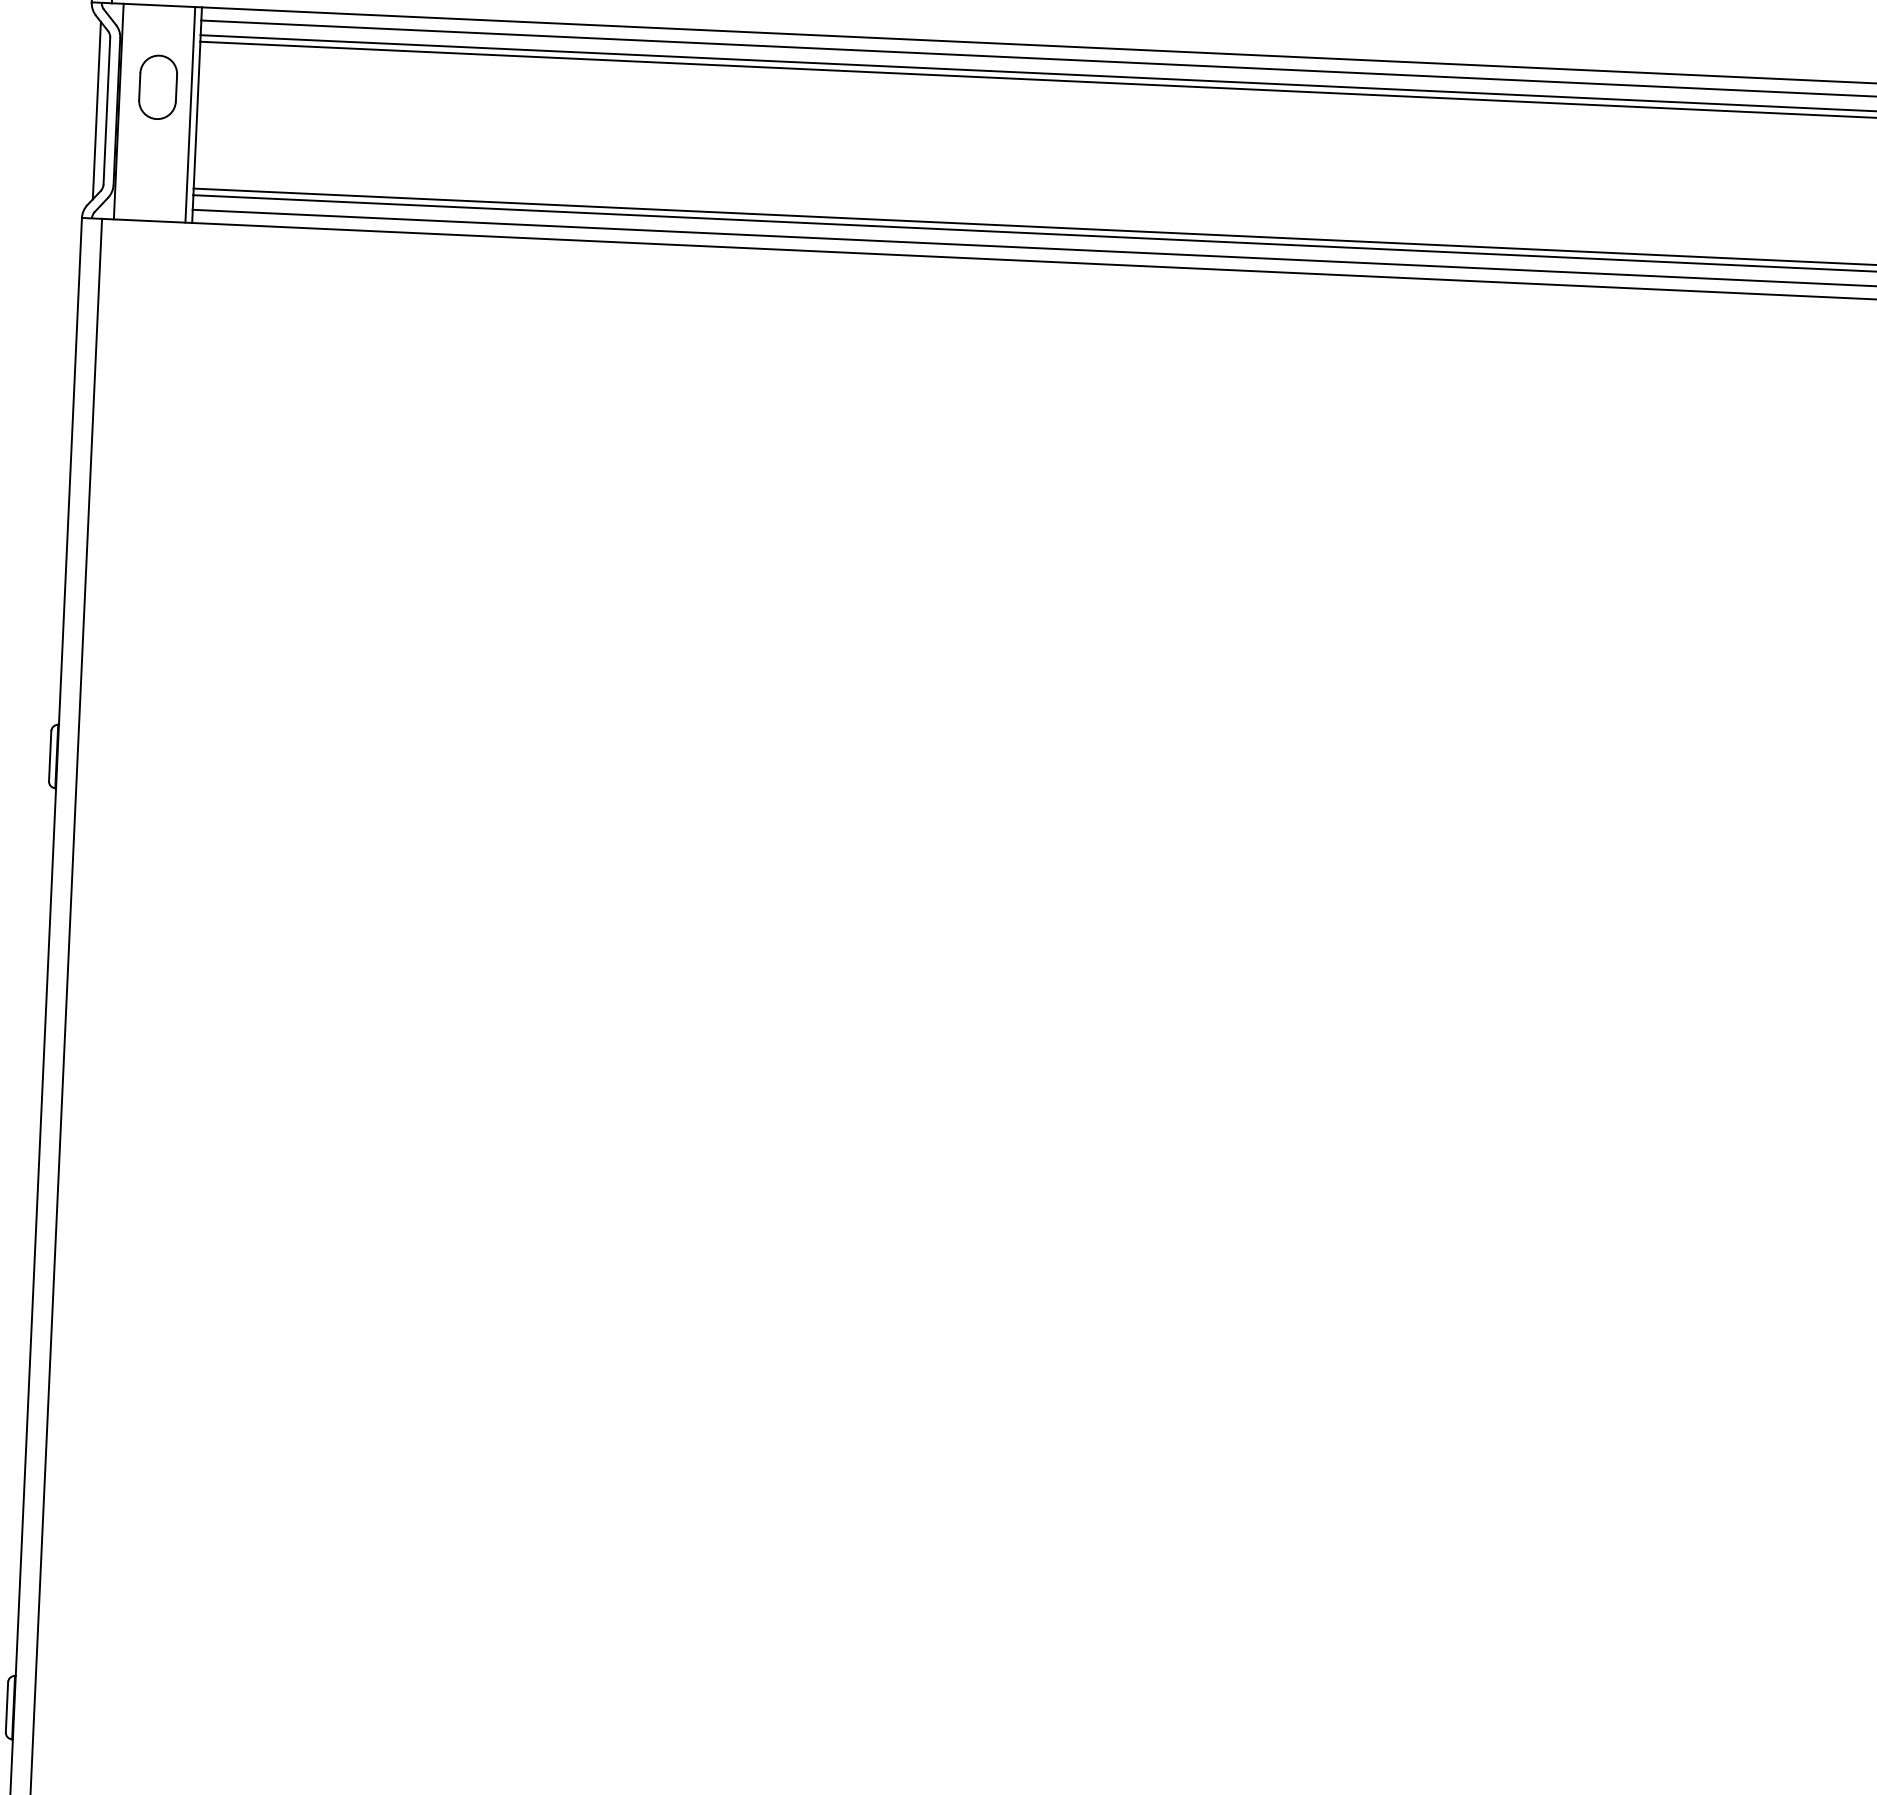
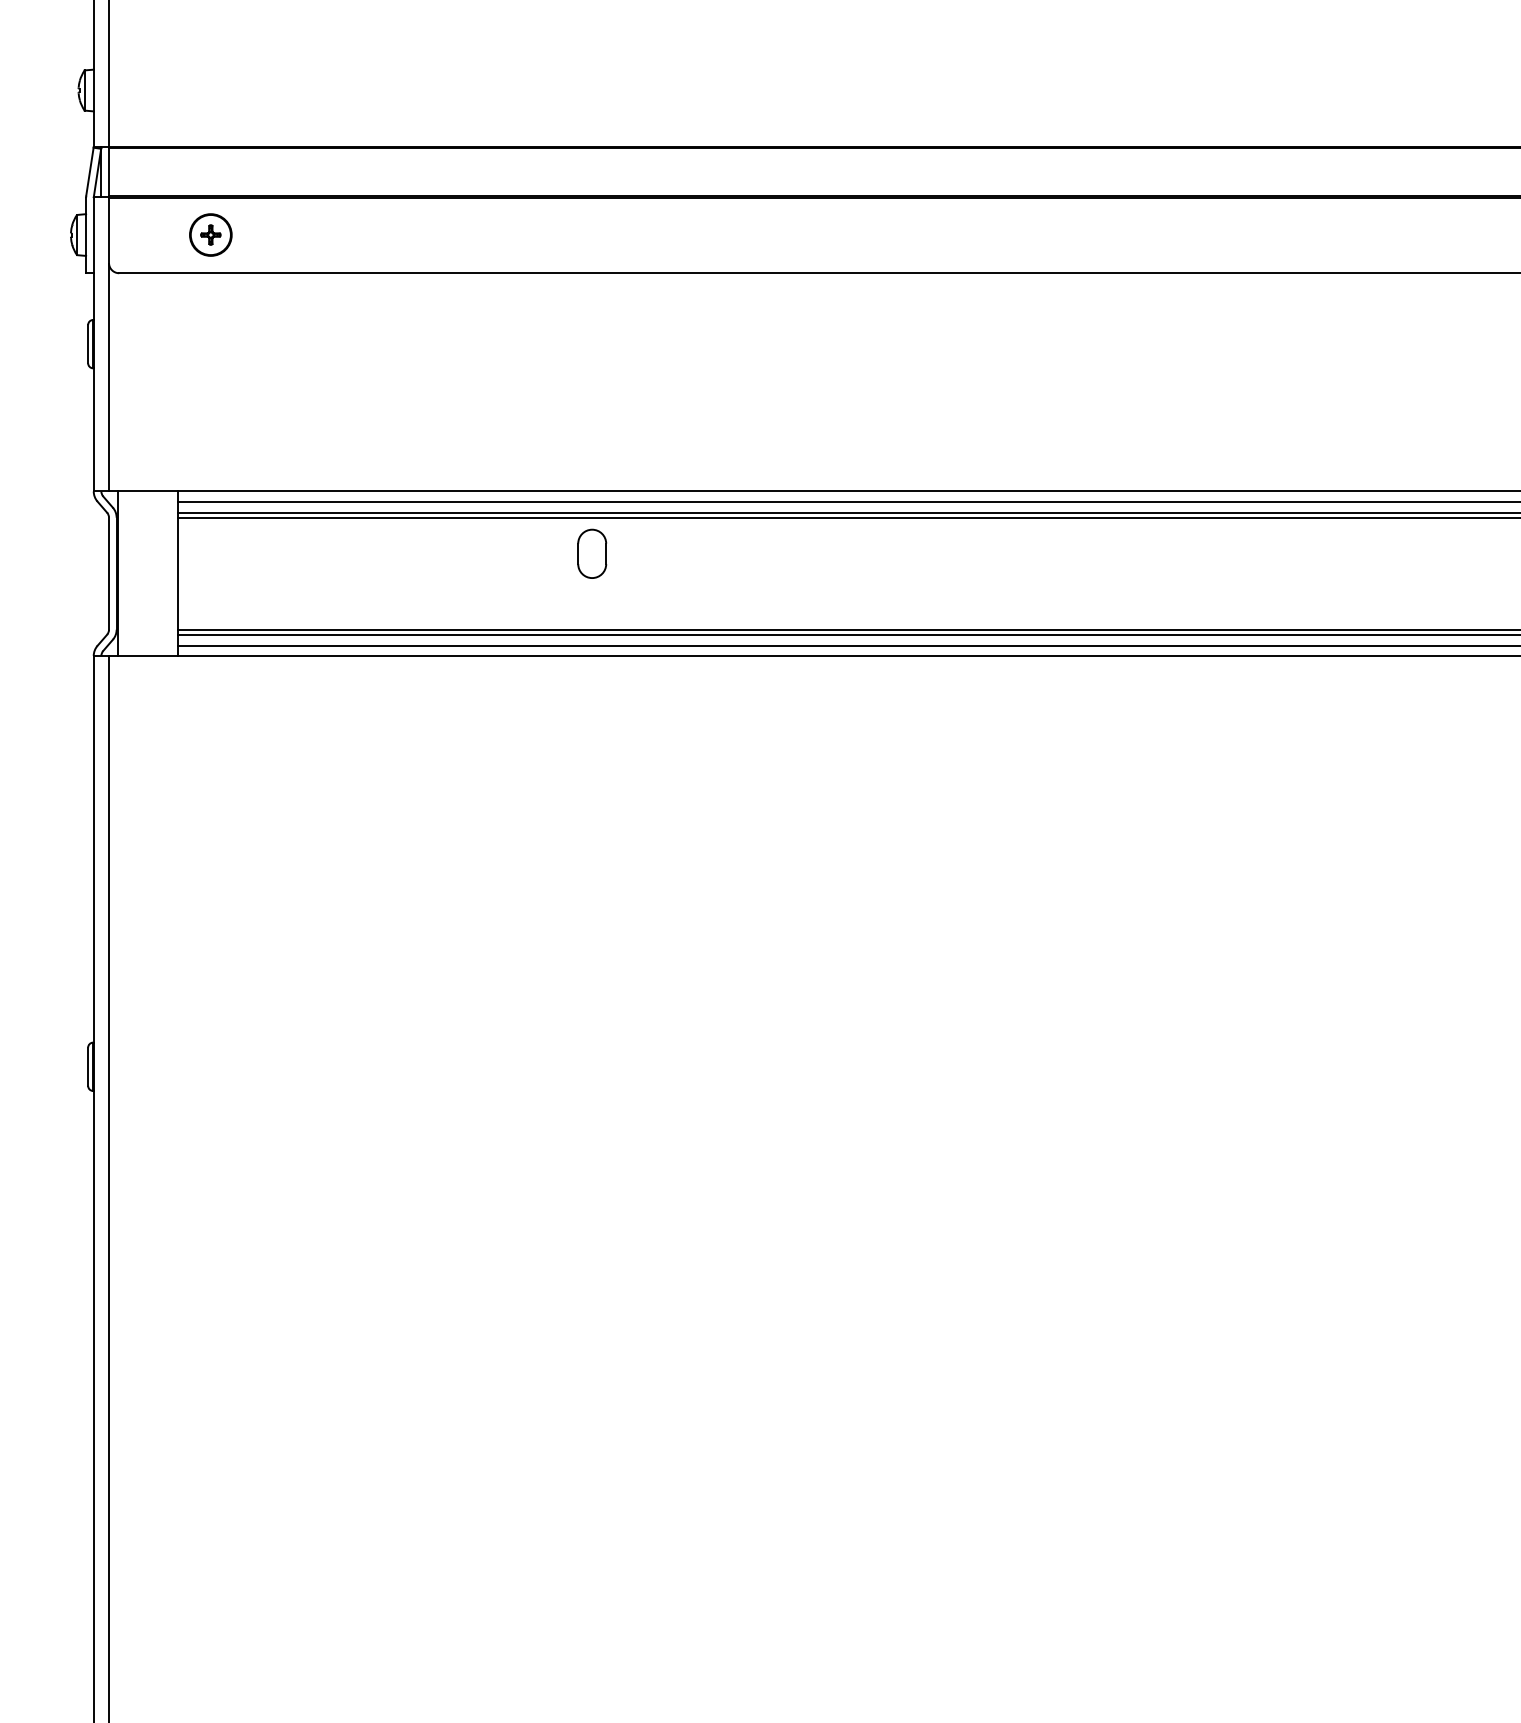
part: (158, 86) -> (592, 553), moved
line: (97, 110) -> (101, 573), removed
line: (190, 114) -> (172, 573), removed

